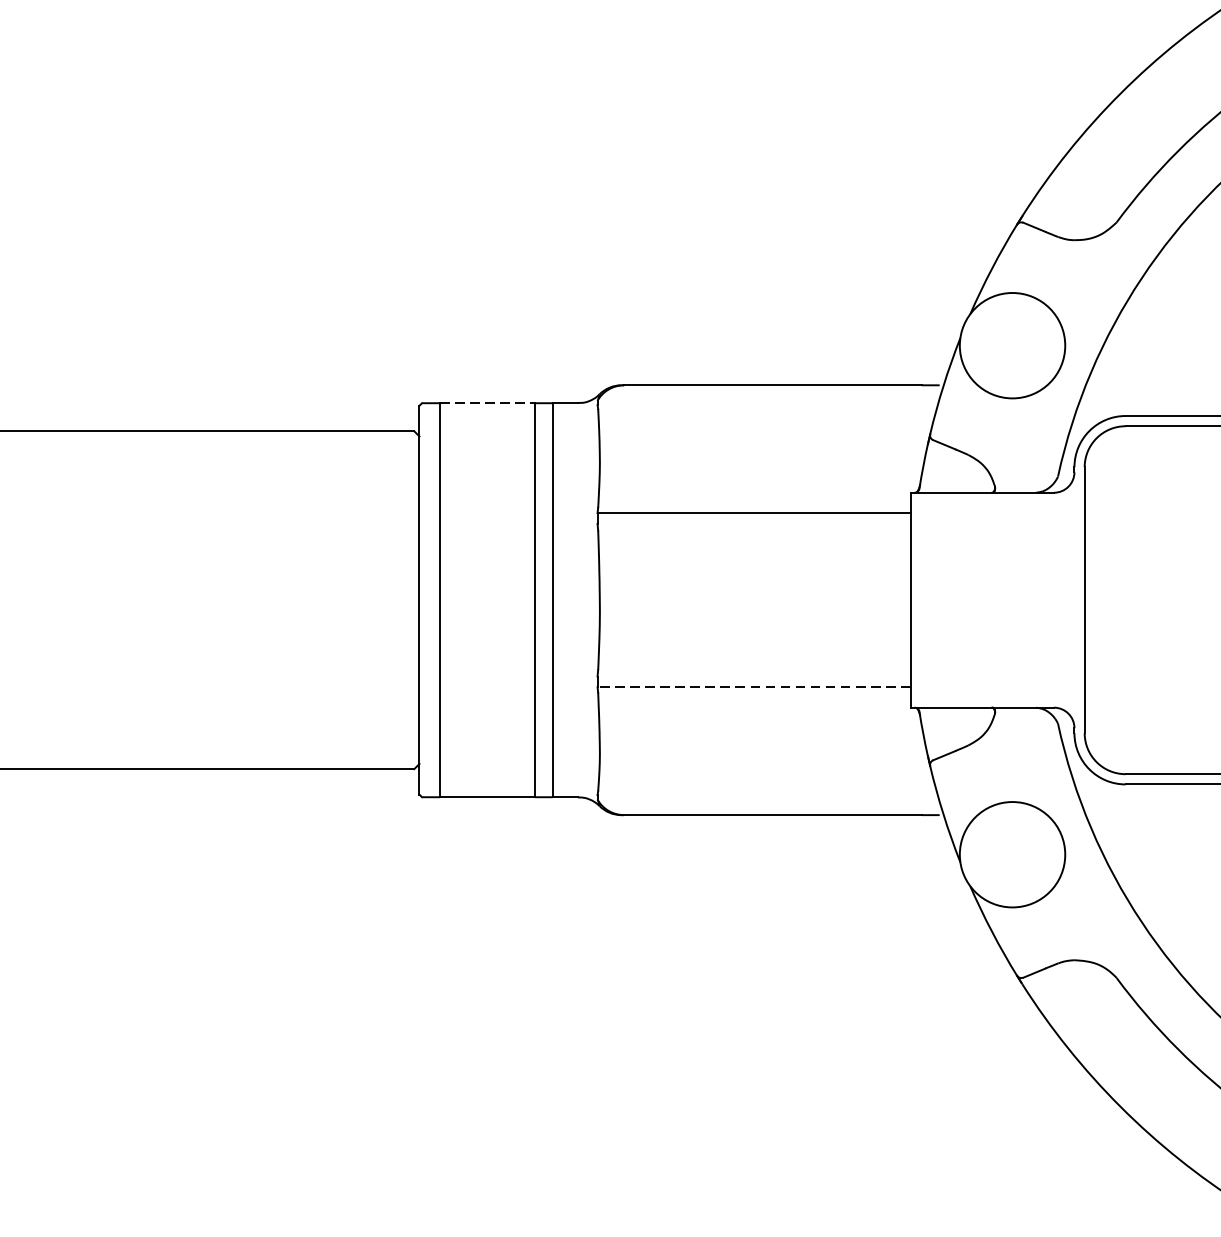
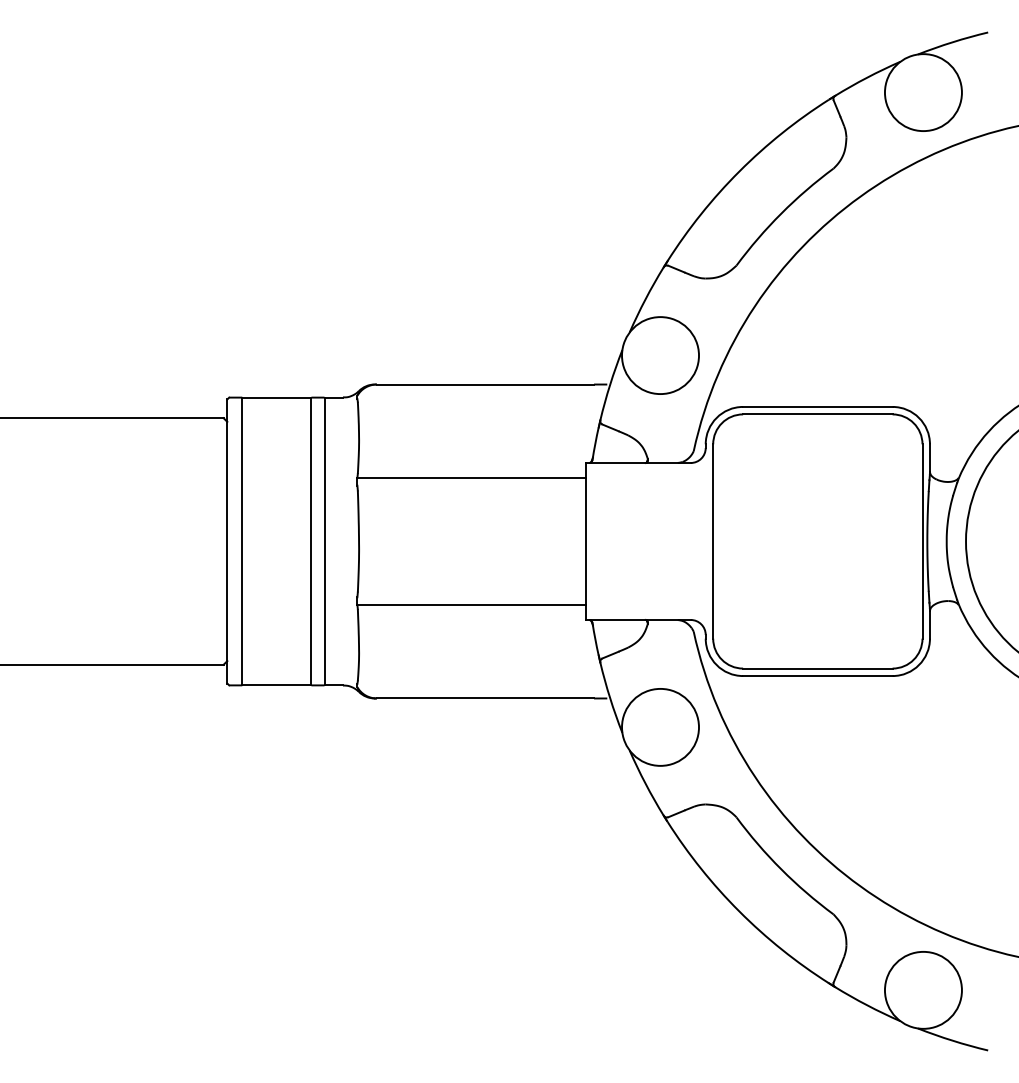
line: (486, 403) -> (276, 397), dashed -> solid
line: (753, 687) -> (471, 605), dashed -> solid

